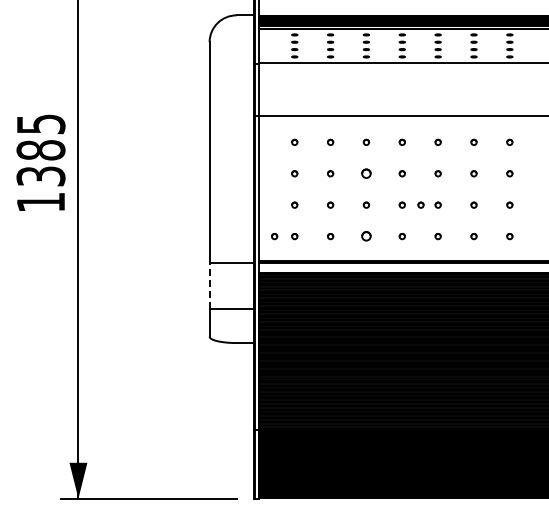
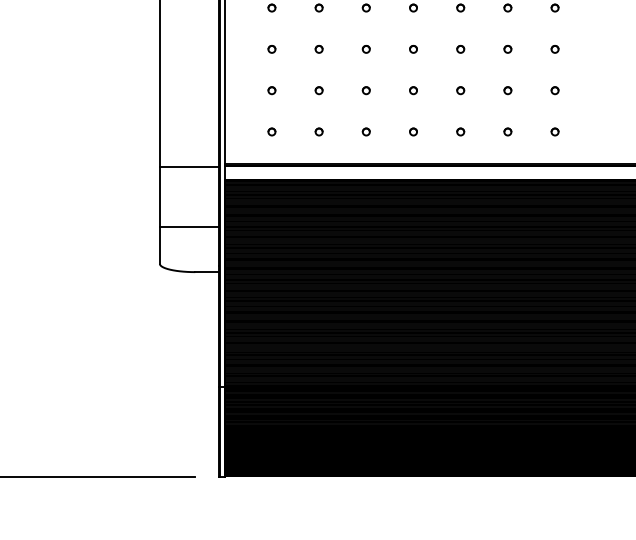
part: (366, 173) -> (366, 48), size x0.62
part: (420, 204) -> (437, 89), removed
part: (274, 236) -> (245, 131), removed
part: (366, 236) -> (366, 131), size x0.62
line: (209, 285) -> (159, 196), dashed -> solid

